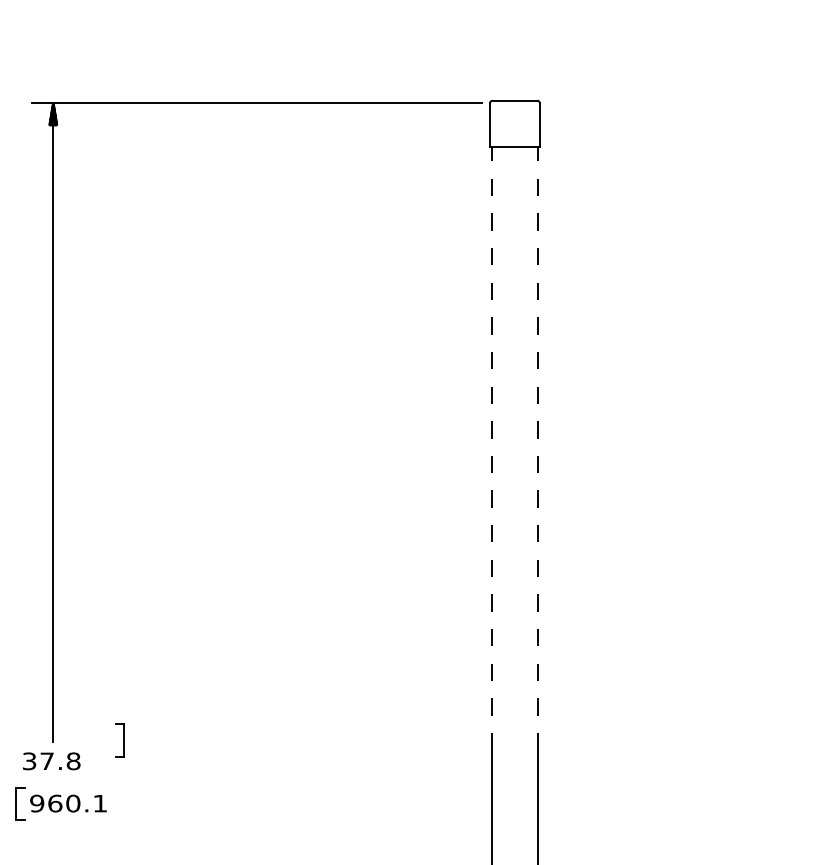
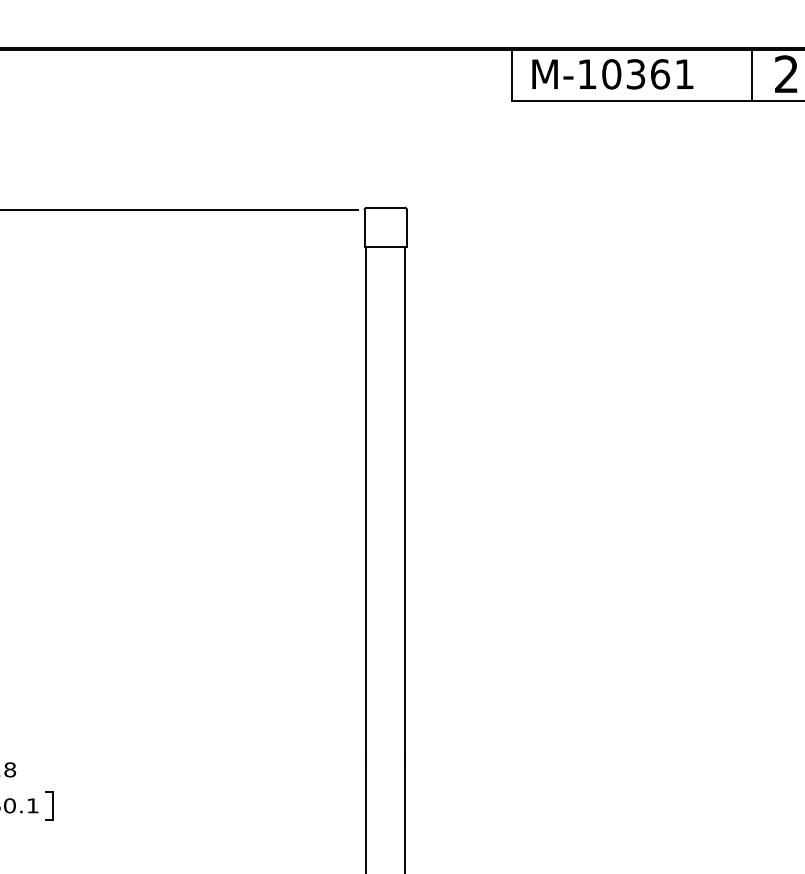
line: (492, 448) -> (366, 503), dashed -> solid
line: (538, 448) -> (405, 503), dashed -> solid
part: (119, 739) -> (49, 805), moved

